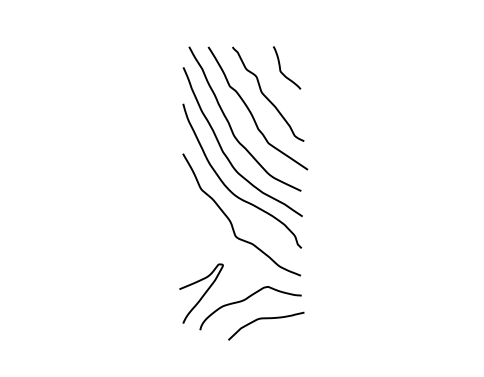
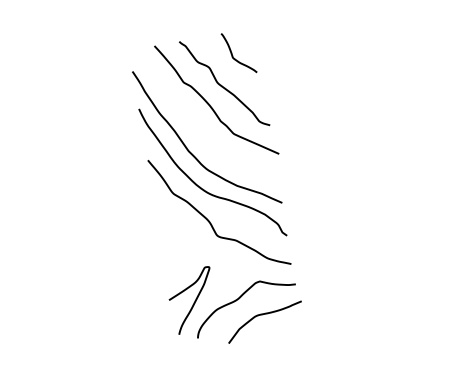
curve: (230, 124) -> (191, 121), removed

